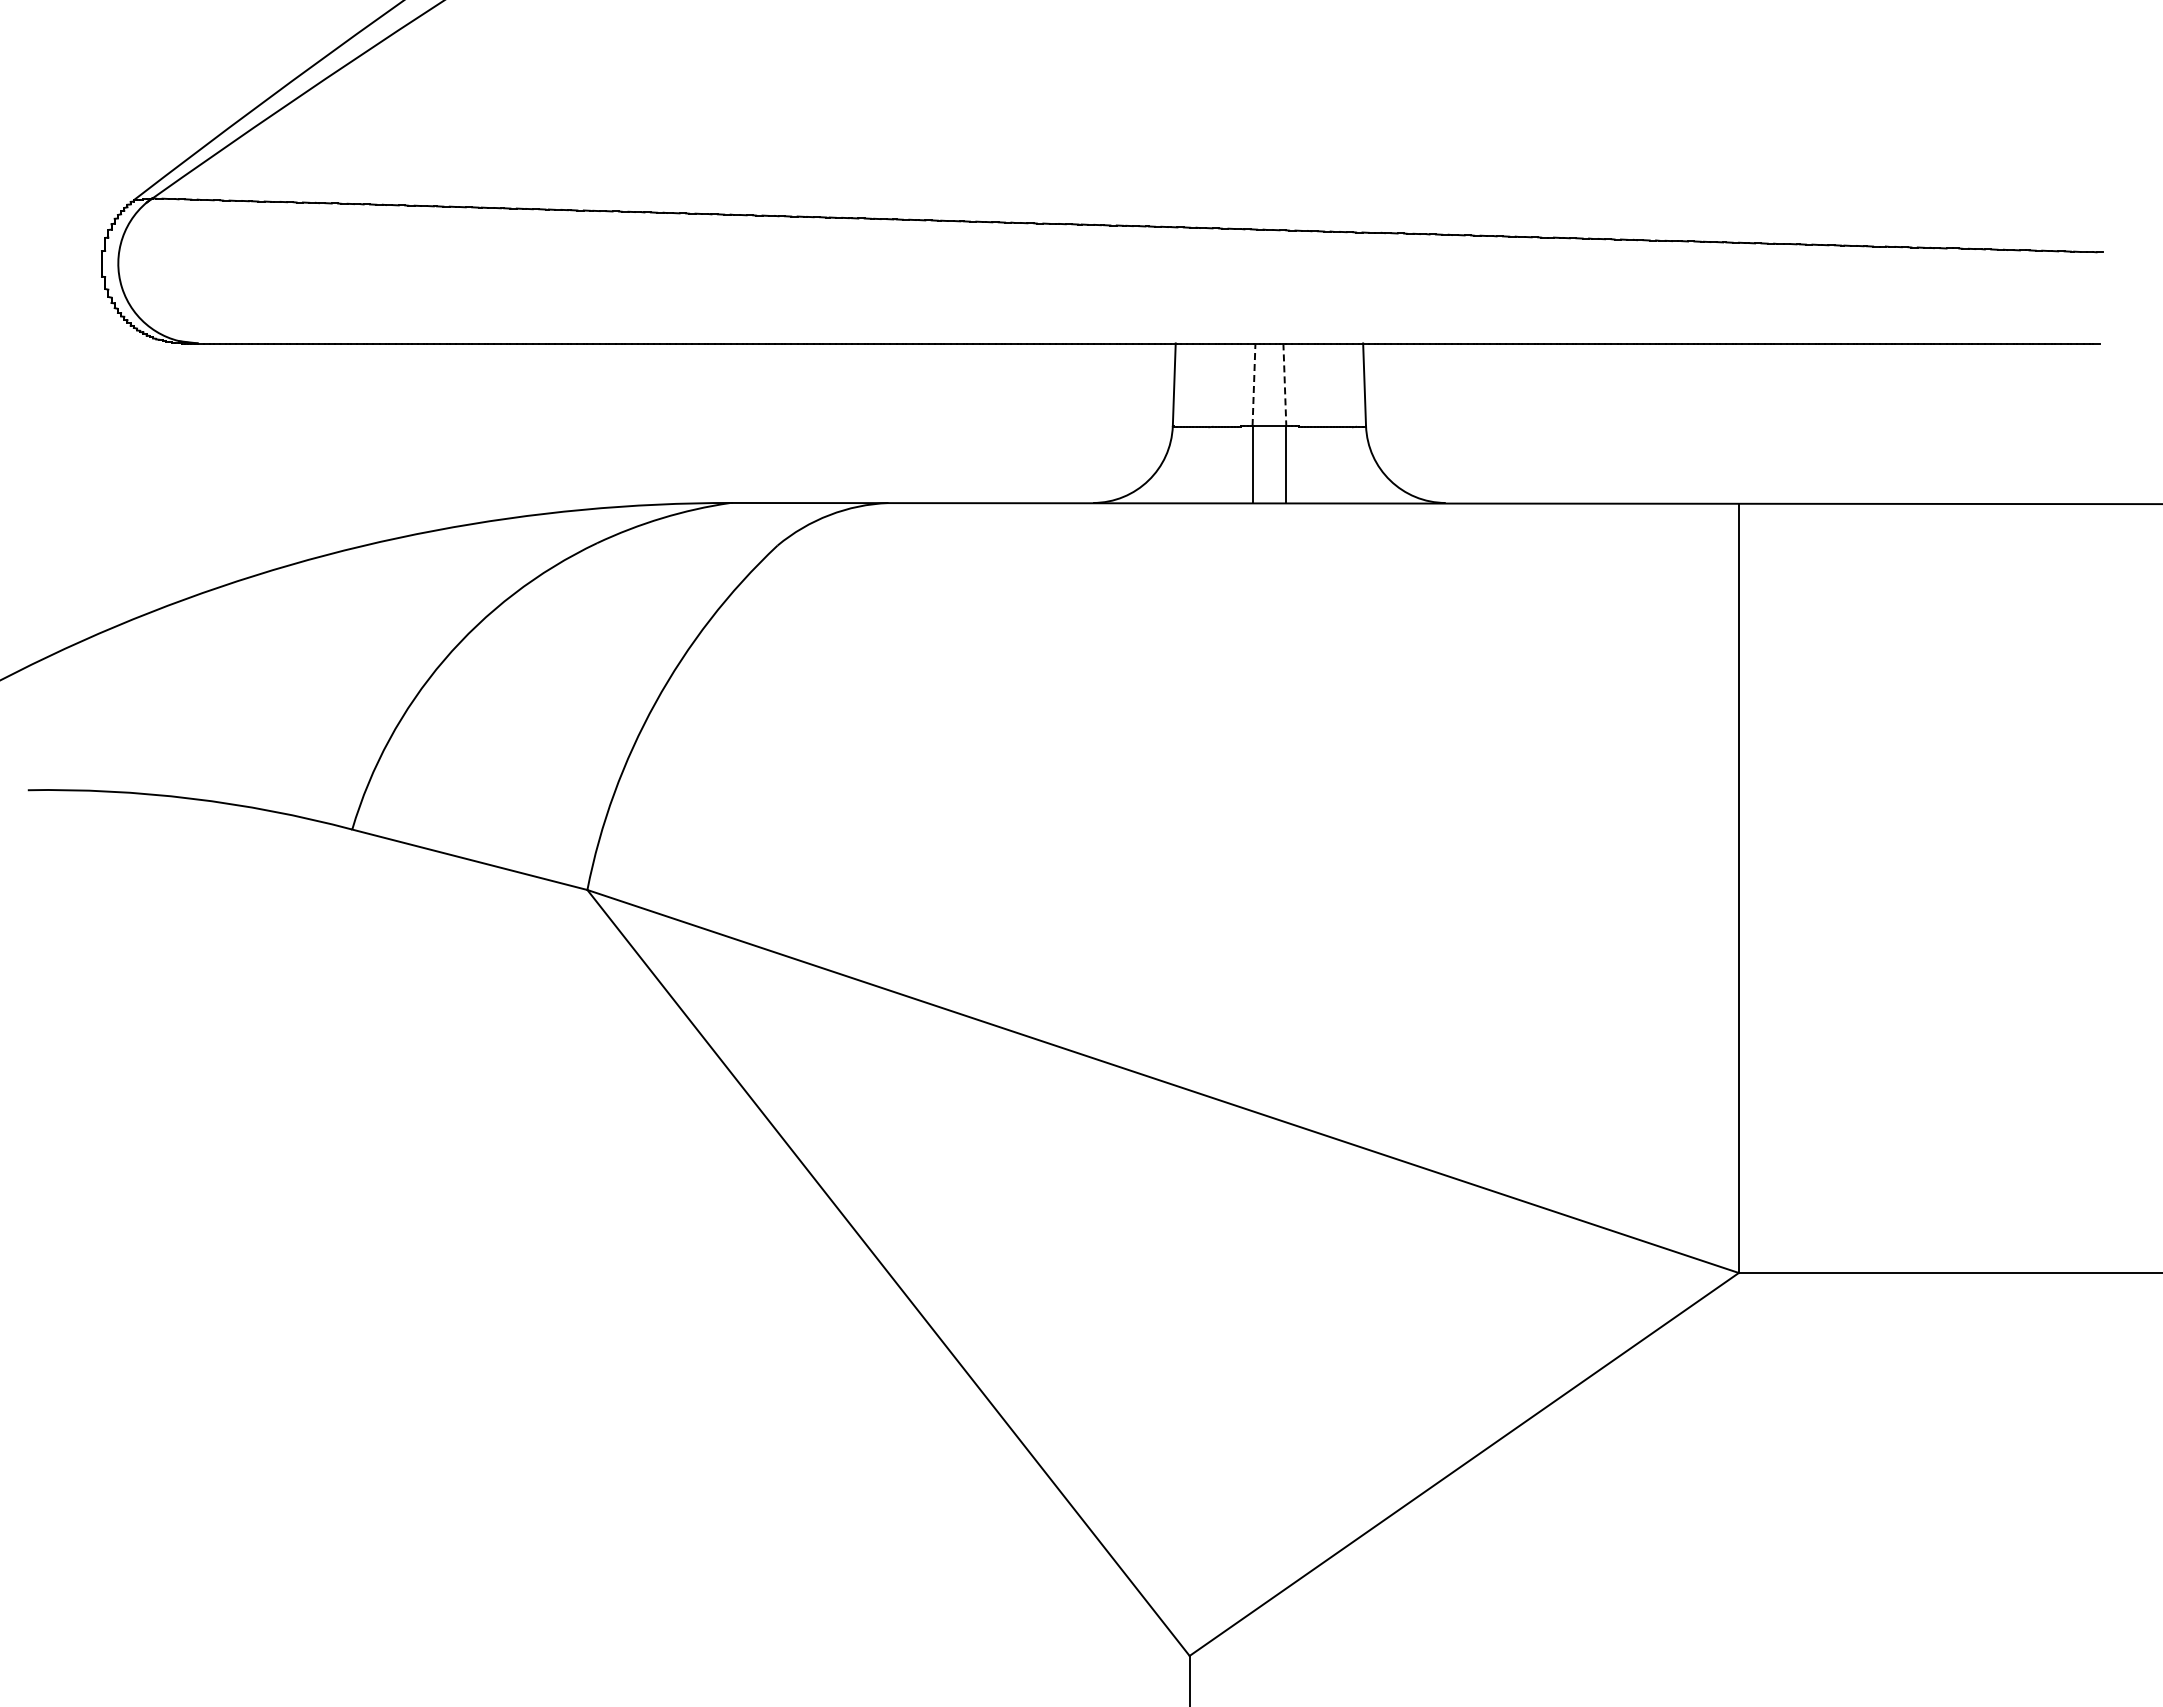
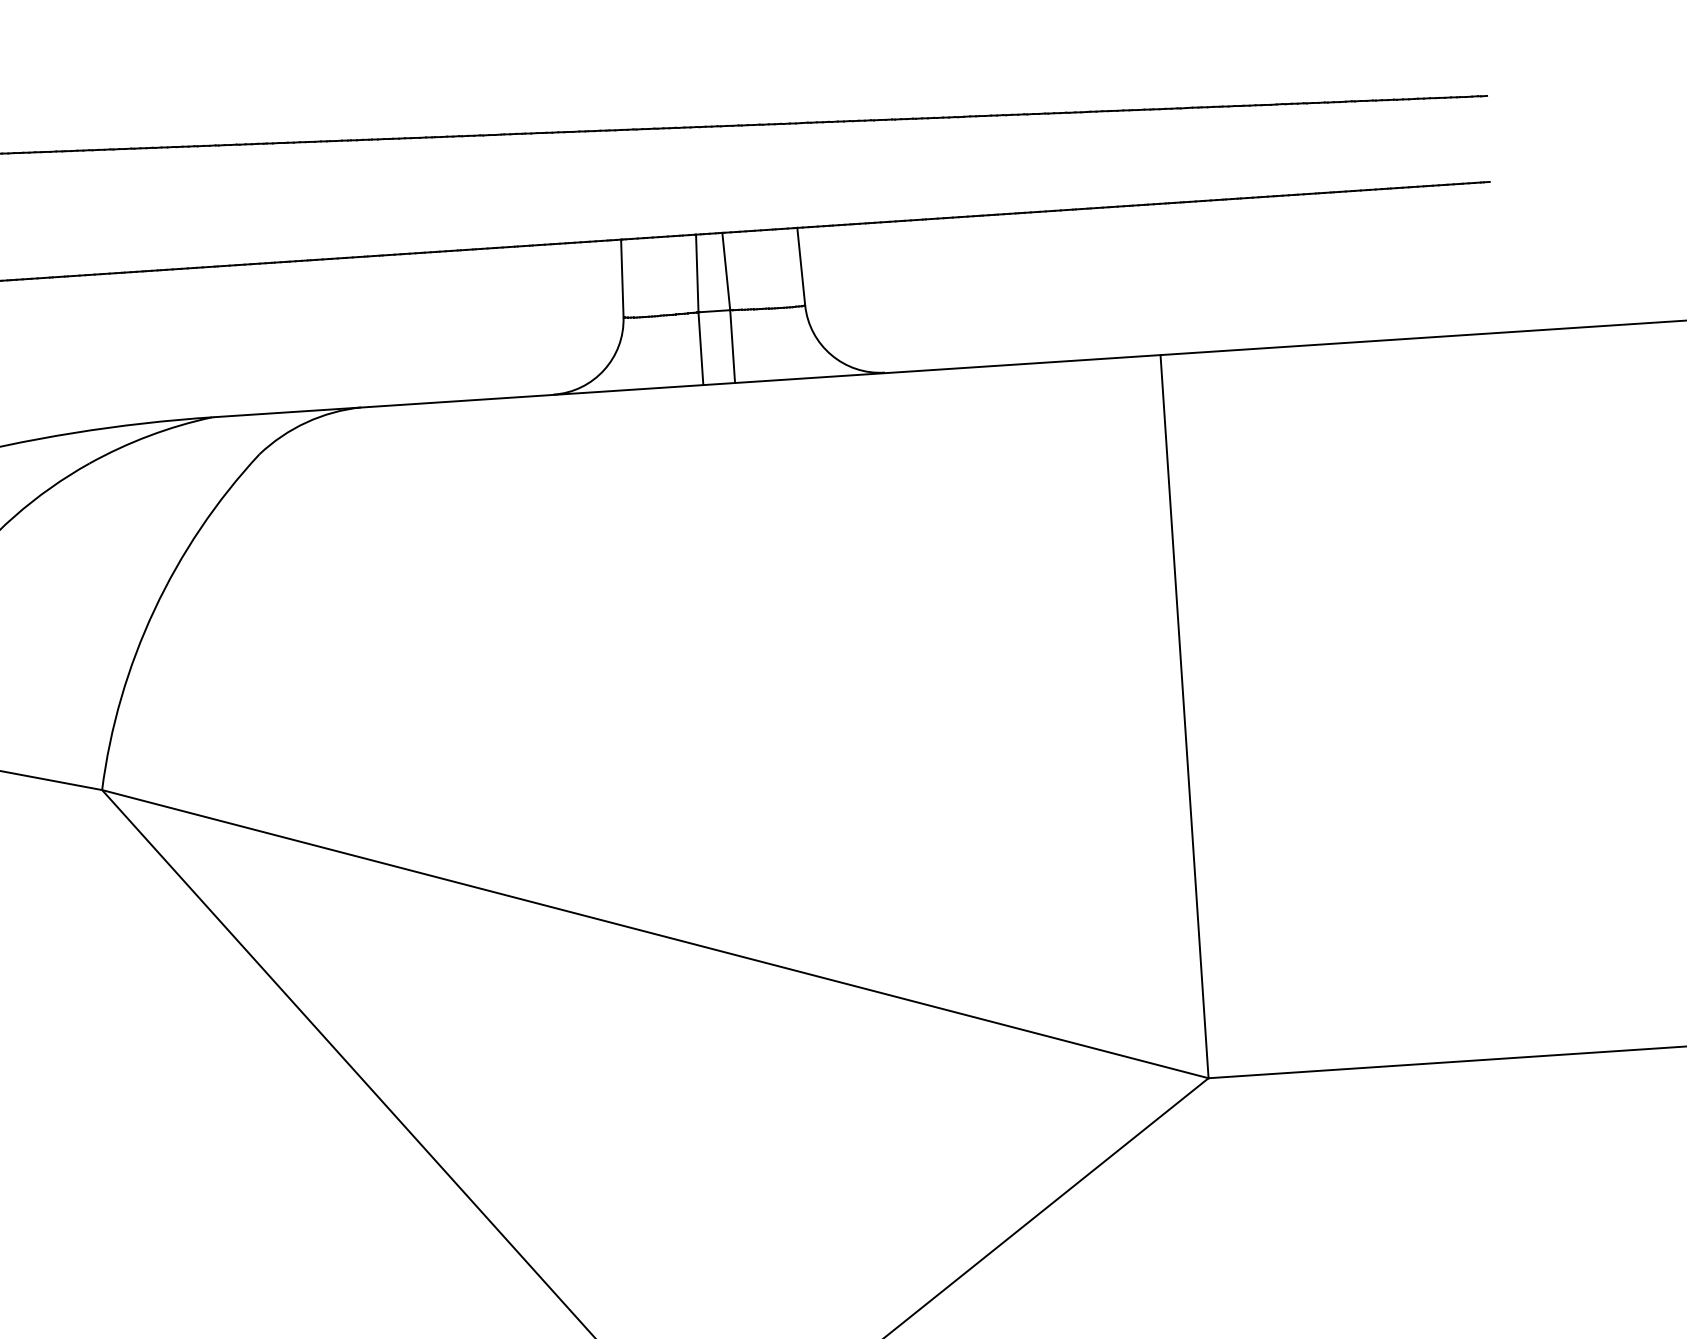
line: (1254, 384) -> (697, 273), dashed -> solid
line: (1284, 385) -> (725, 272), dashed -> solid

